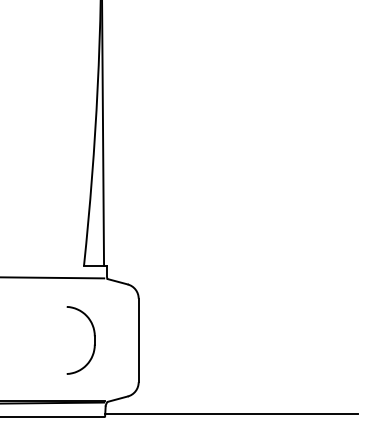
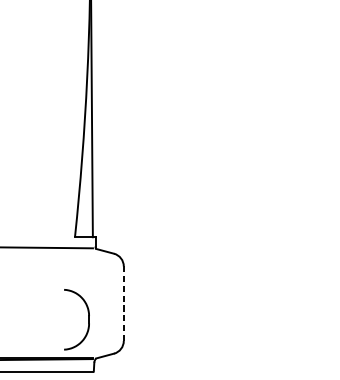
part: (93, 335) -> (87, 315), moved
line: (138, 340) -> (123, 303), solid -> dashed
line: (231, 413) -> (206, 368), removed

